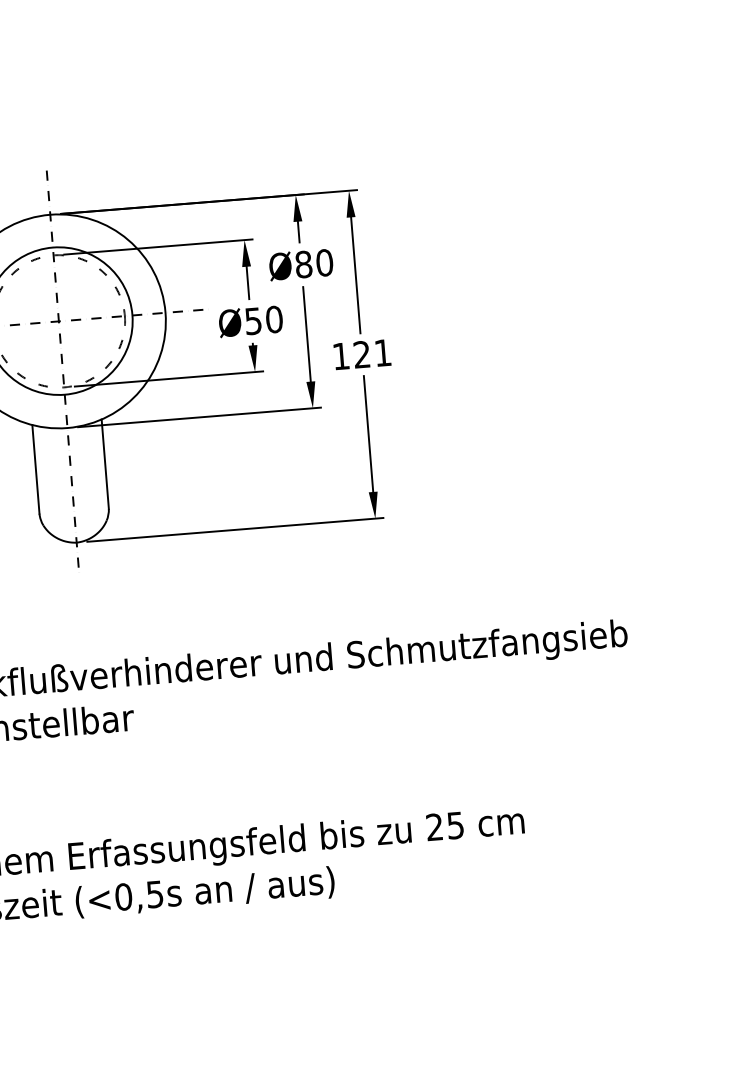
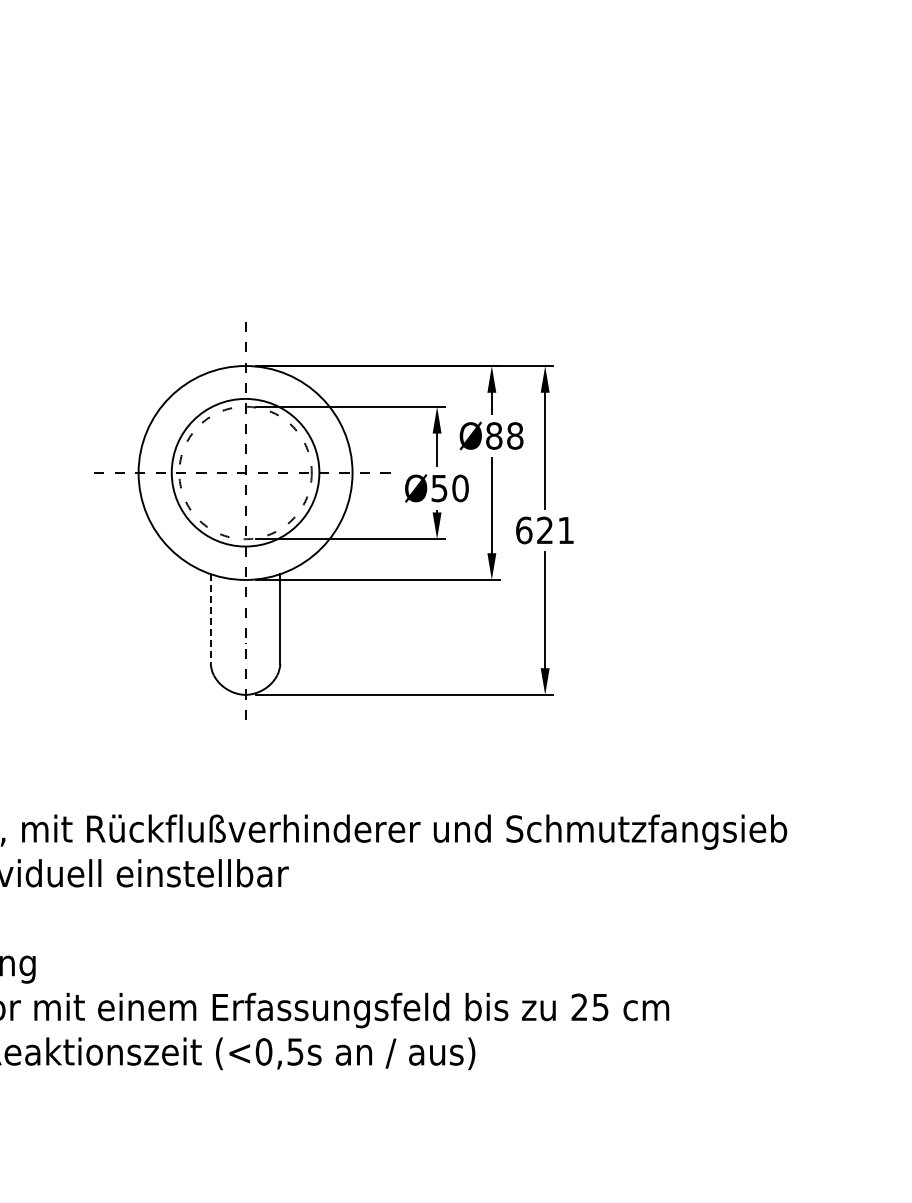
text: (324, 262) -> (515, 435), Ø80 -> Ø88
text: (341, 356) -> (524, 530), 121 -> 621
line: (35, 470) -> (210, 619), solid -> dashed

